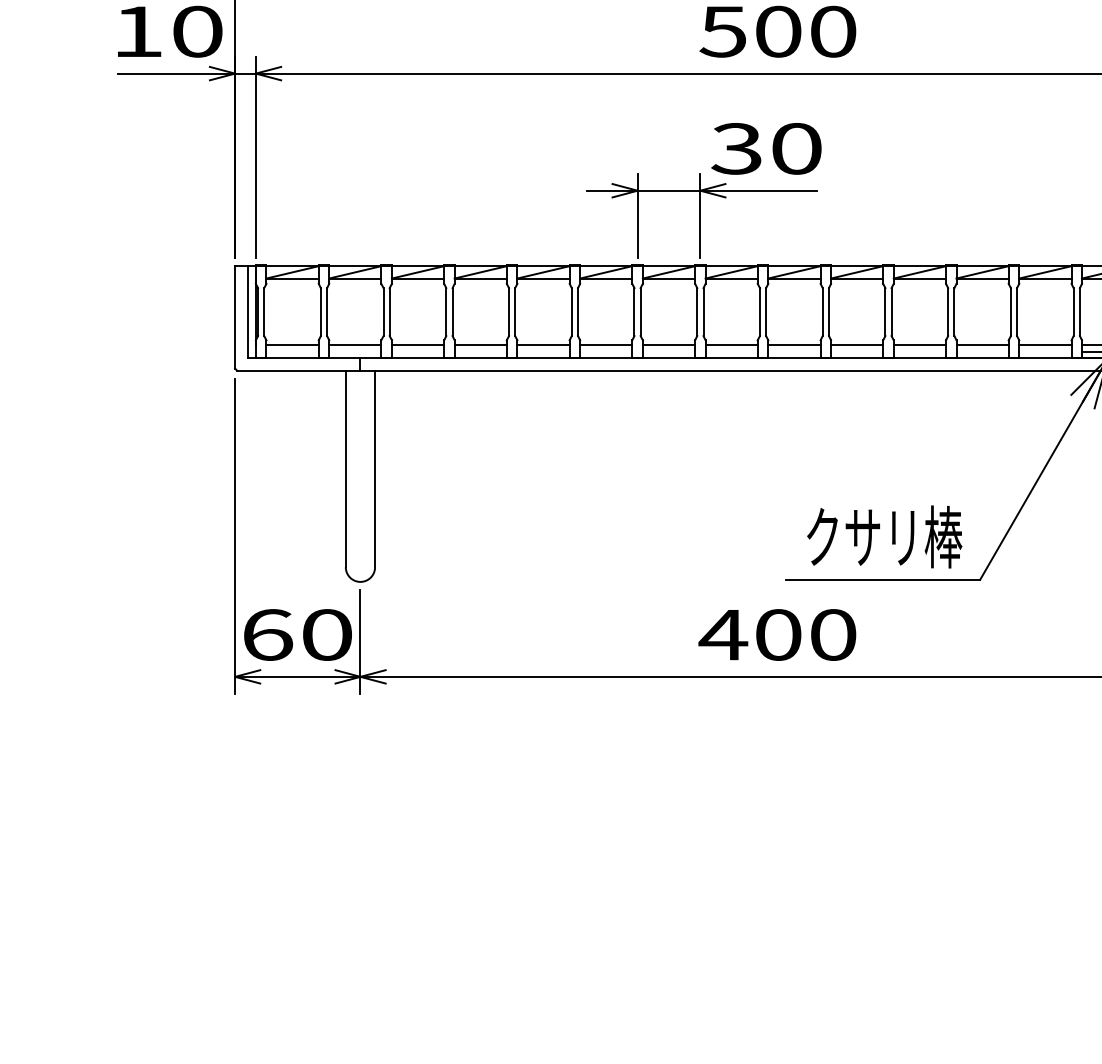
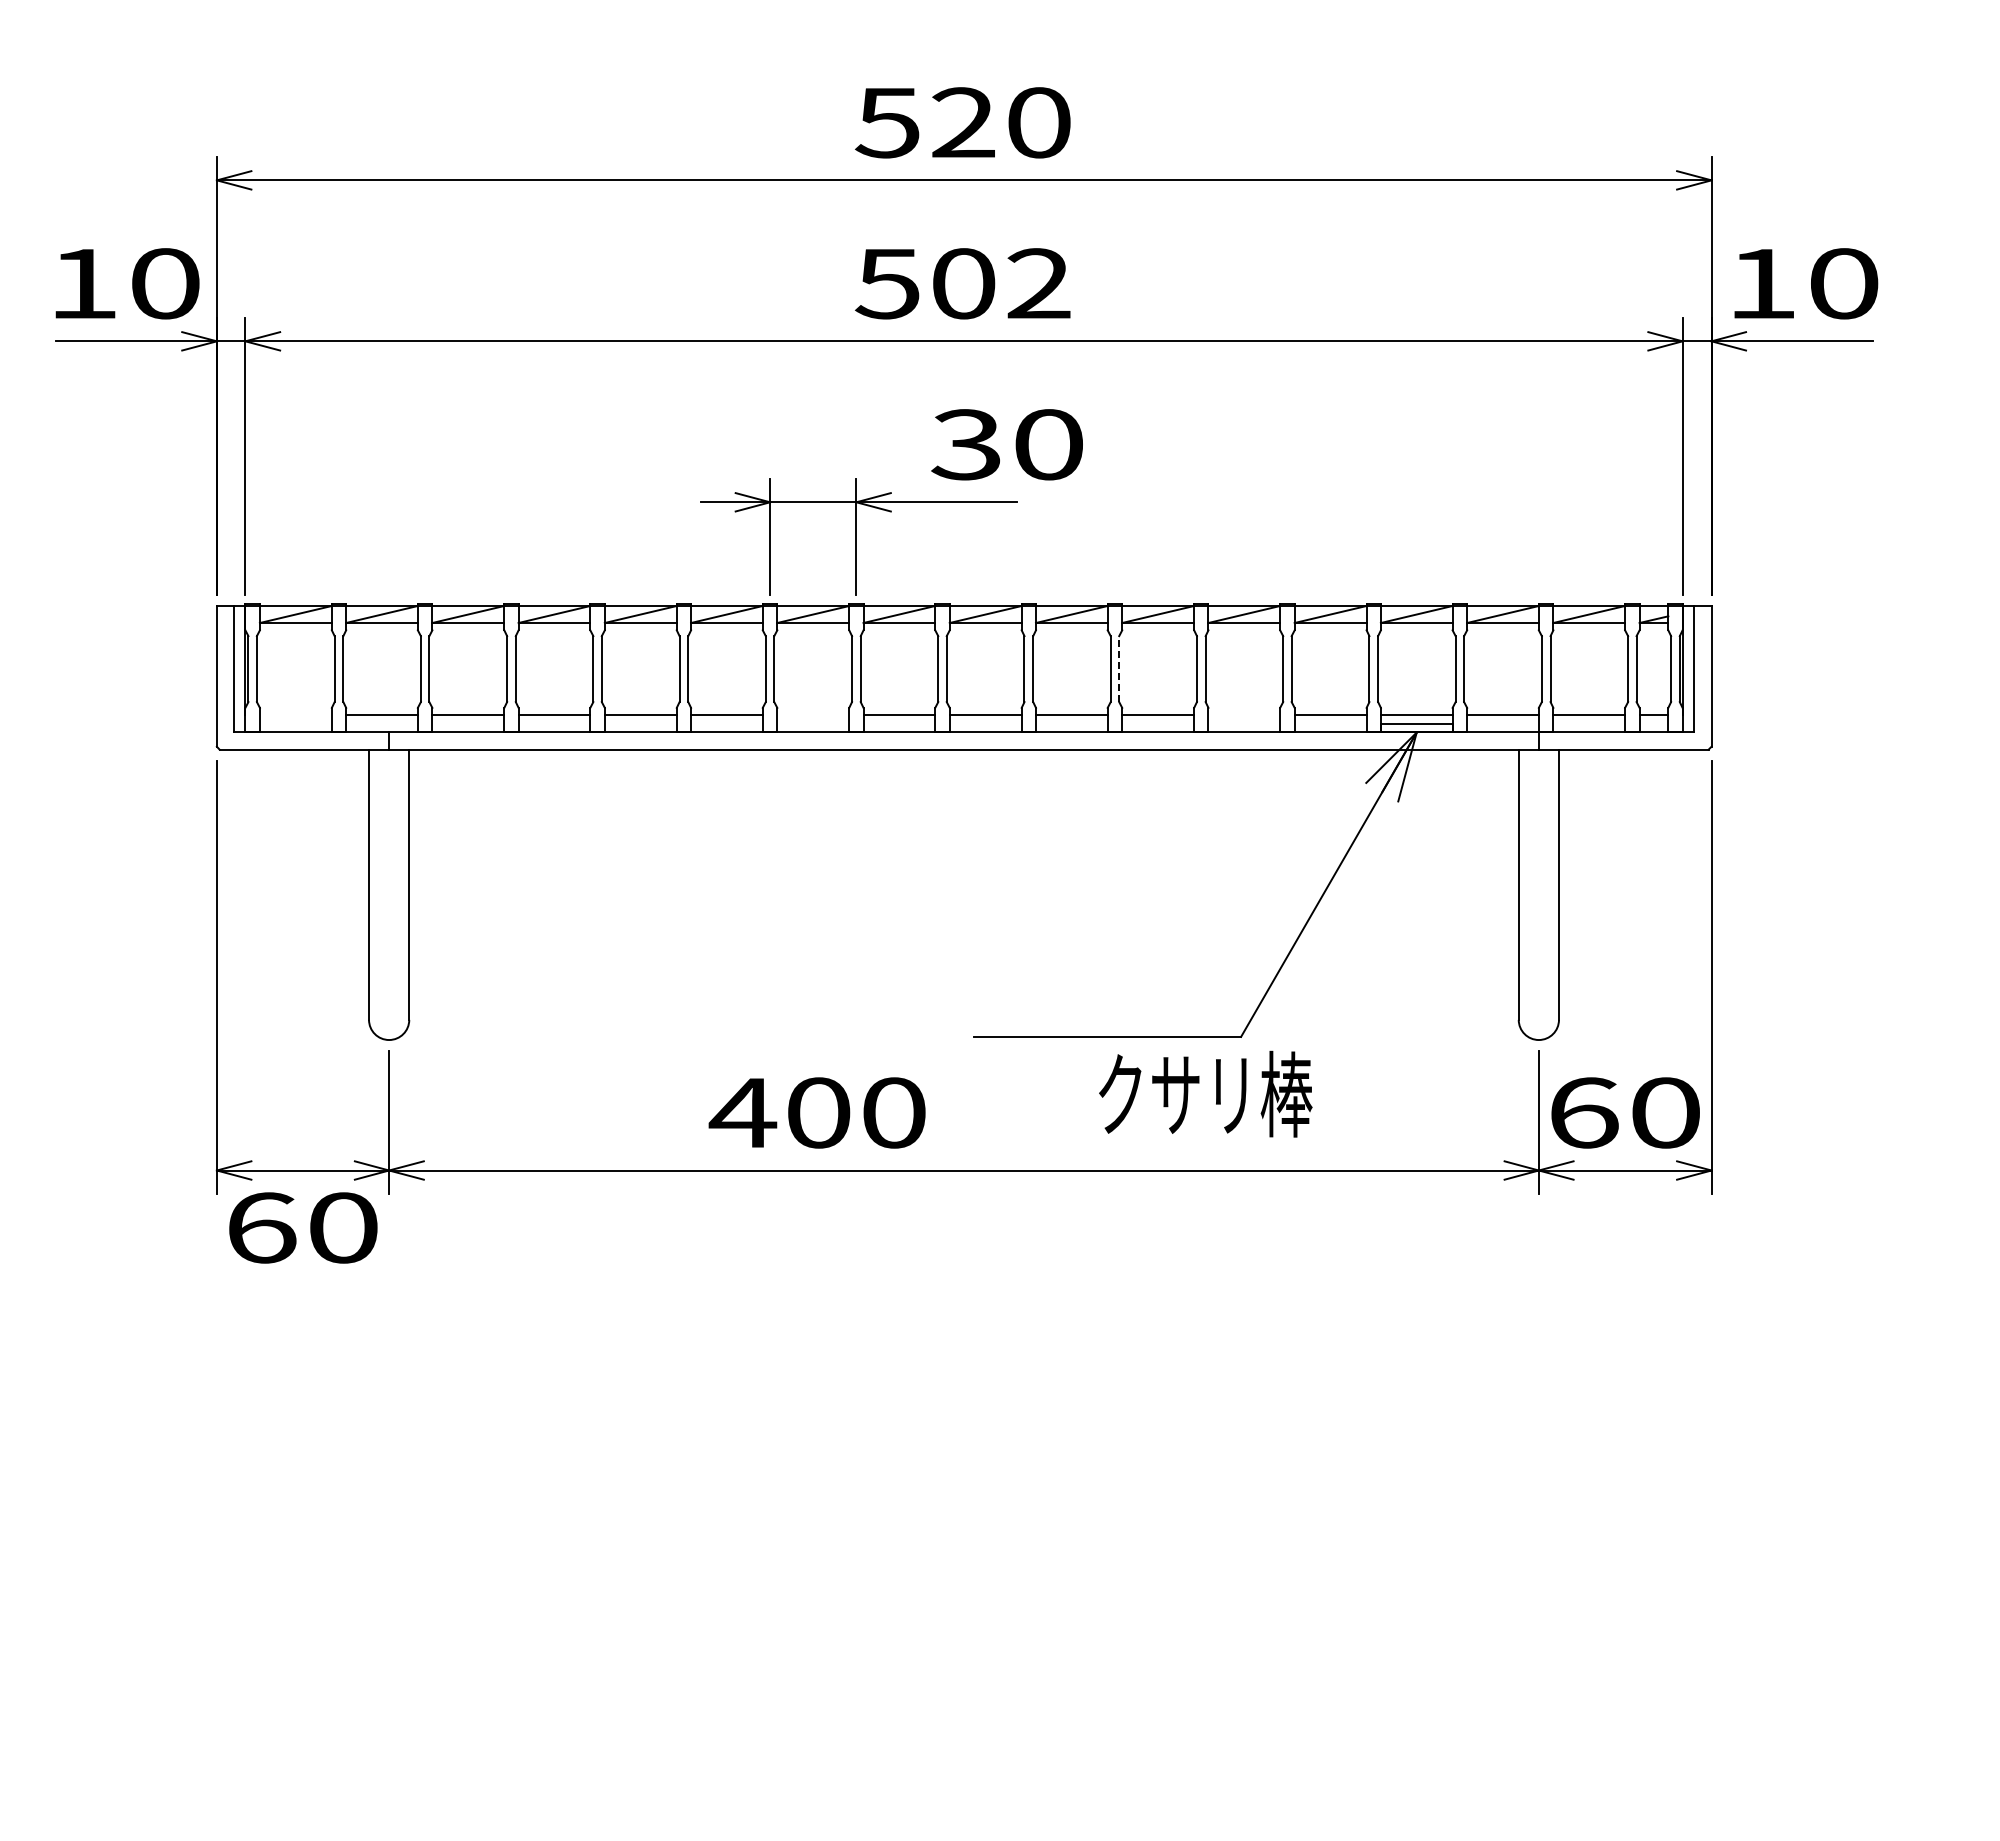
text: (832, 31) -> (1038, 283), 500 -> 502
text: (765, 148) -> (1006, 444), moved
line: (891, 312) -> (1119, 669), solid -> dashed
line: (292, 345) -> (295, 714), removed
line: (669, 345) -> (813, 714), removed
line: (982, 345) -> (1244, 714), removed
text: (884, 536) -> (1205, 1093), moved
text: (298, 634) -> (303, 1227), moved
text: (776, 634) -> (816, 1112), moved

